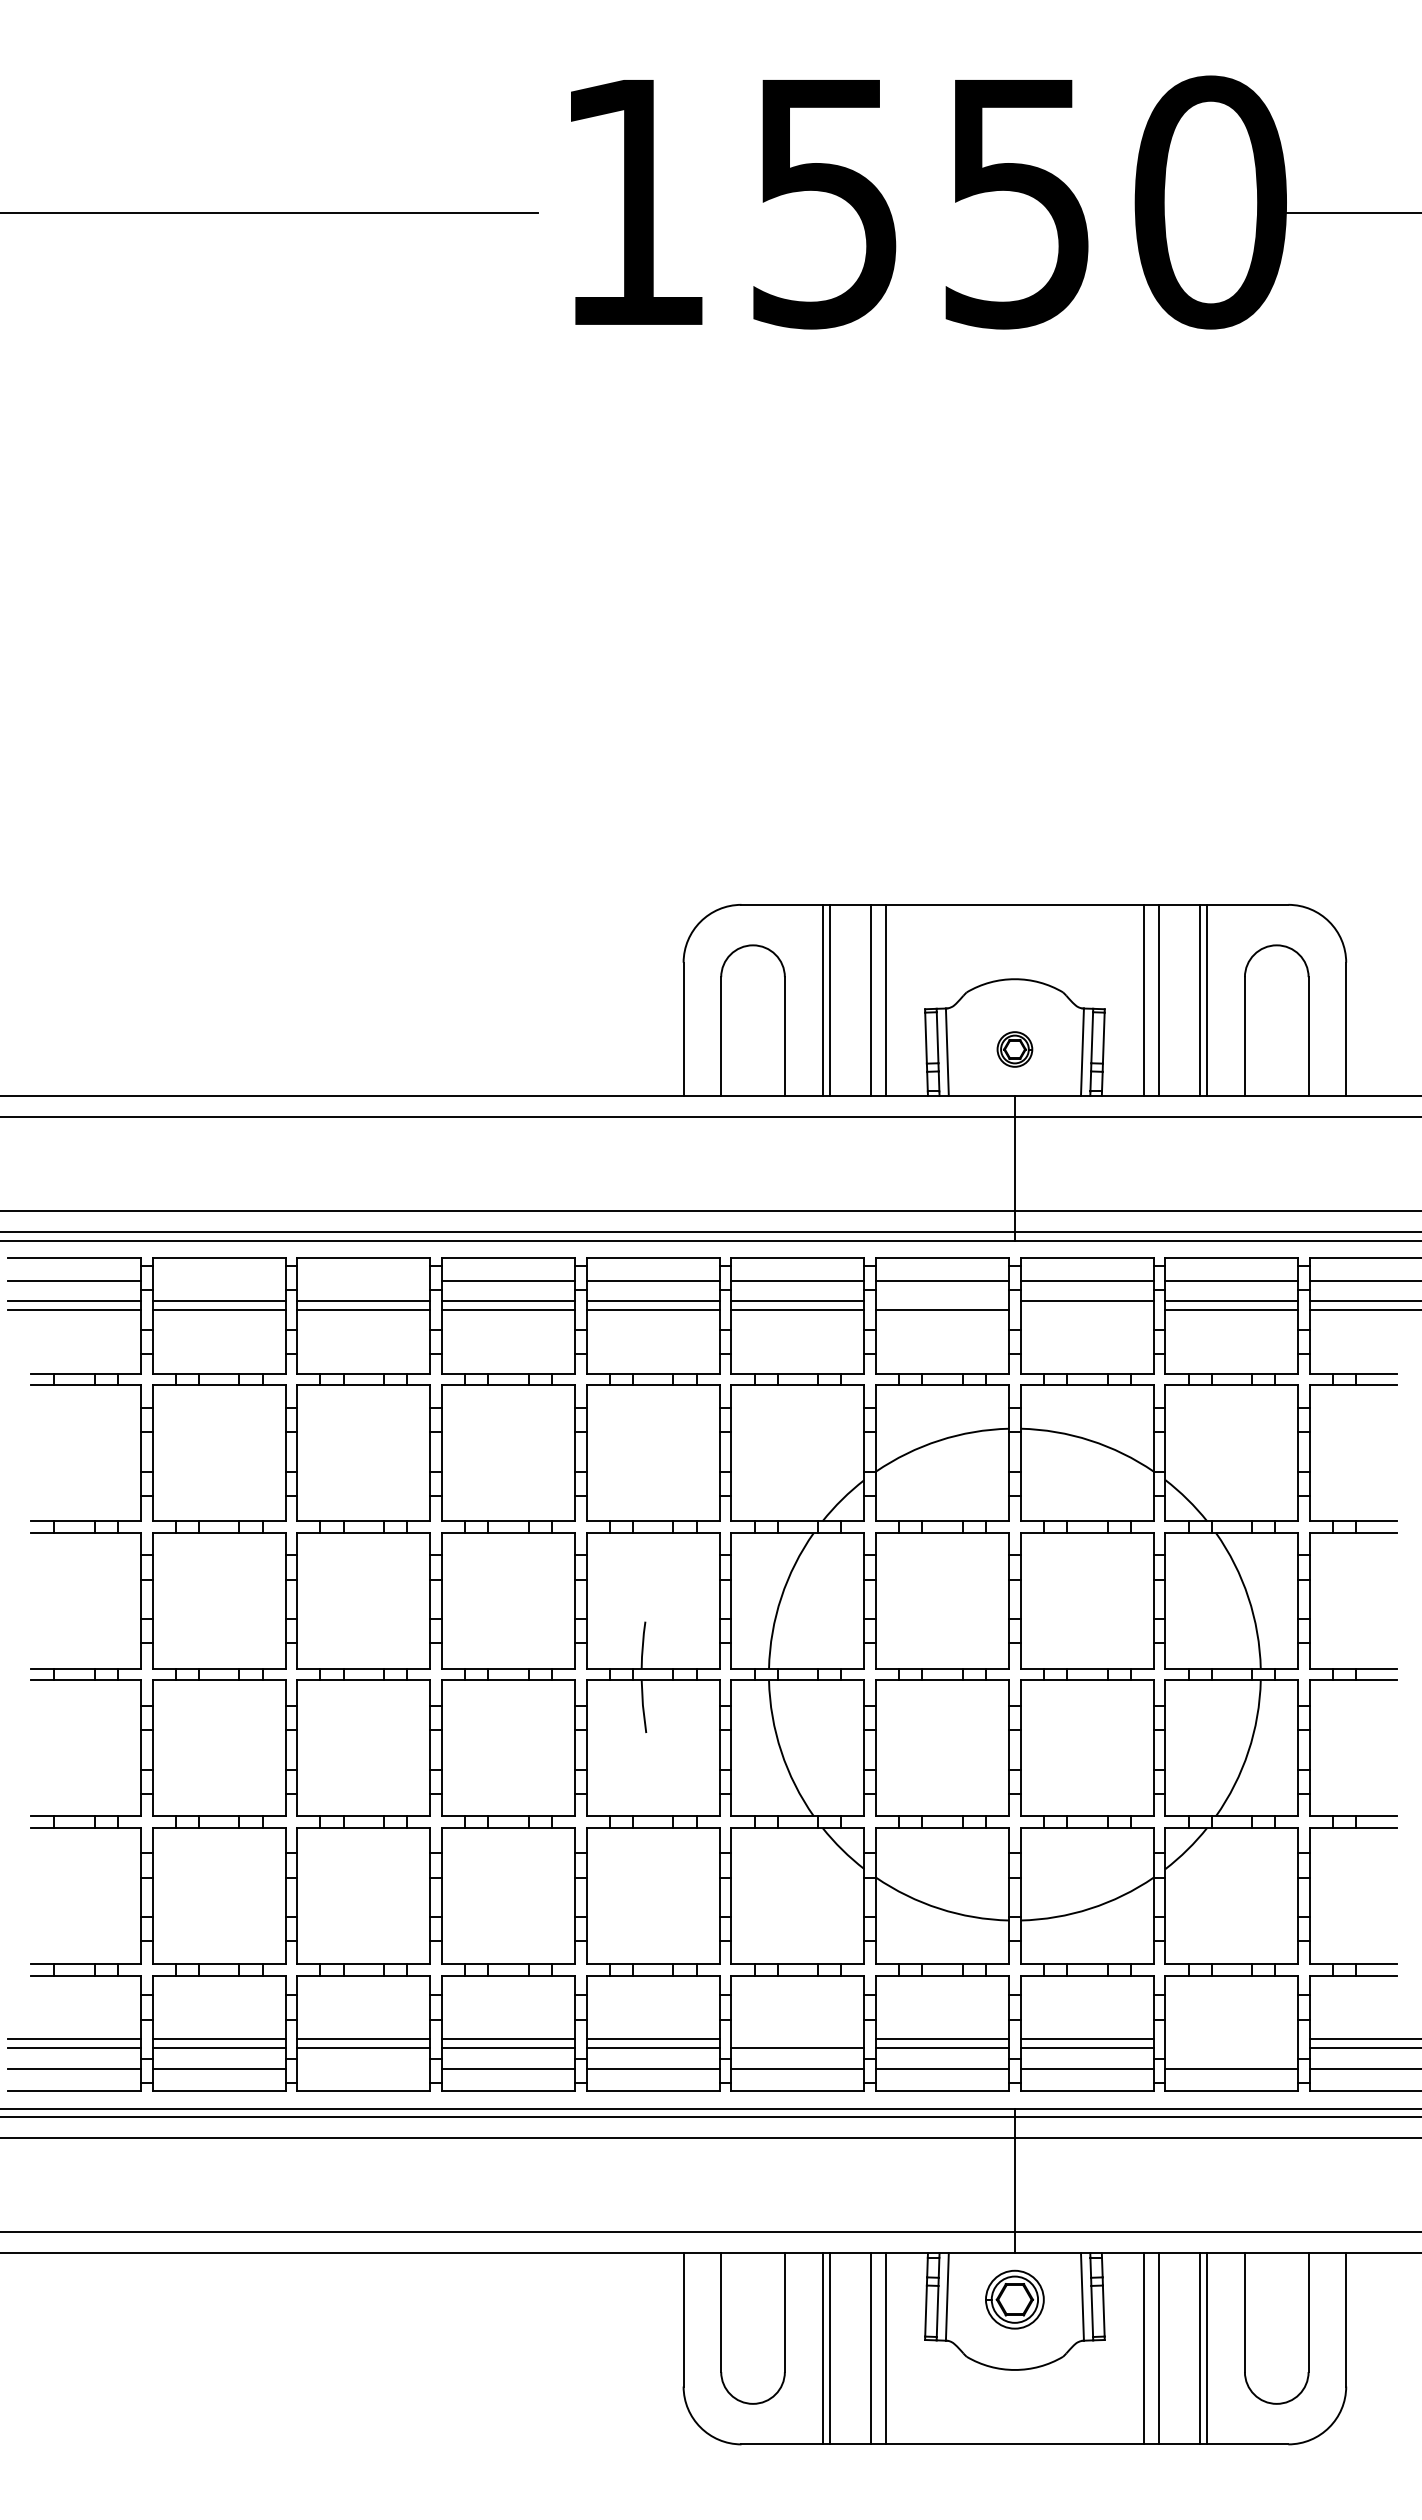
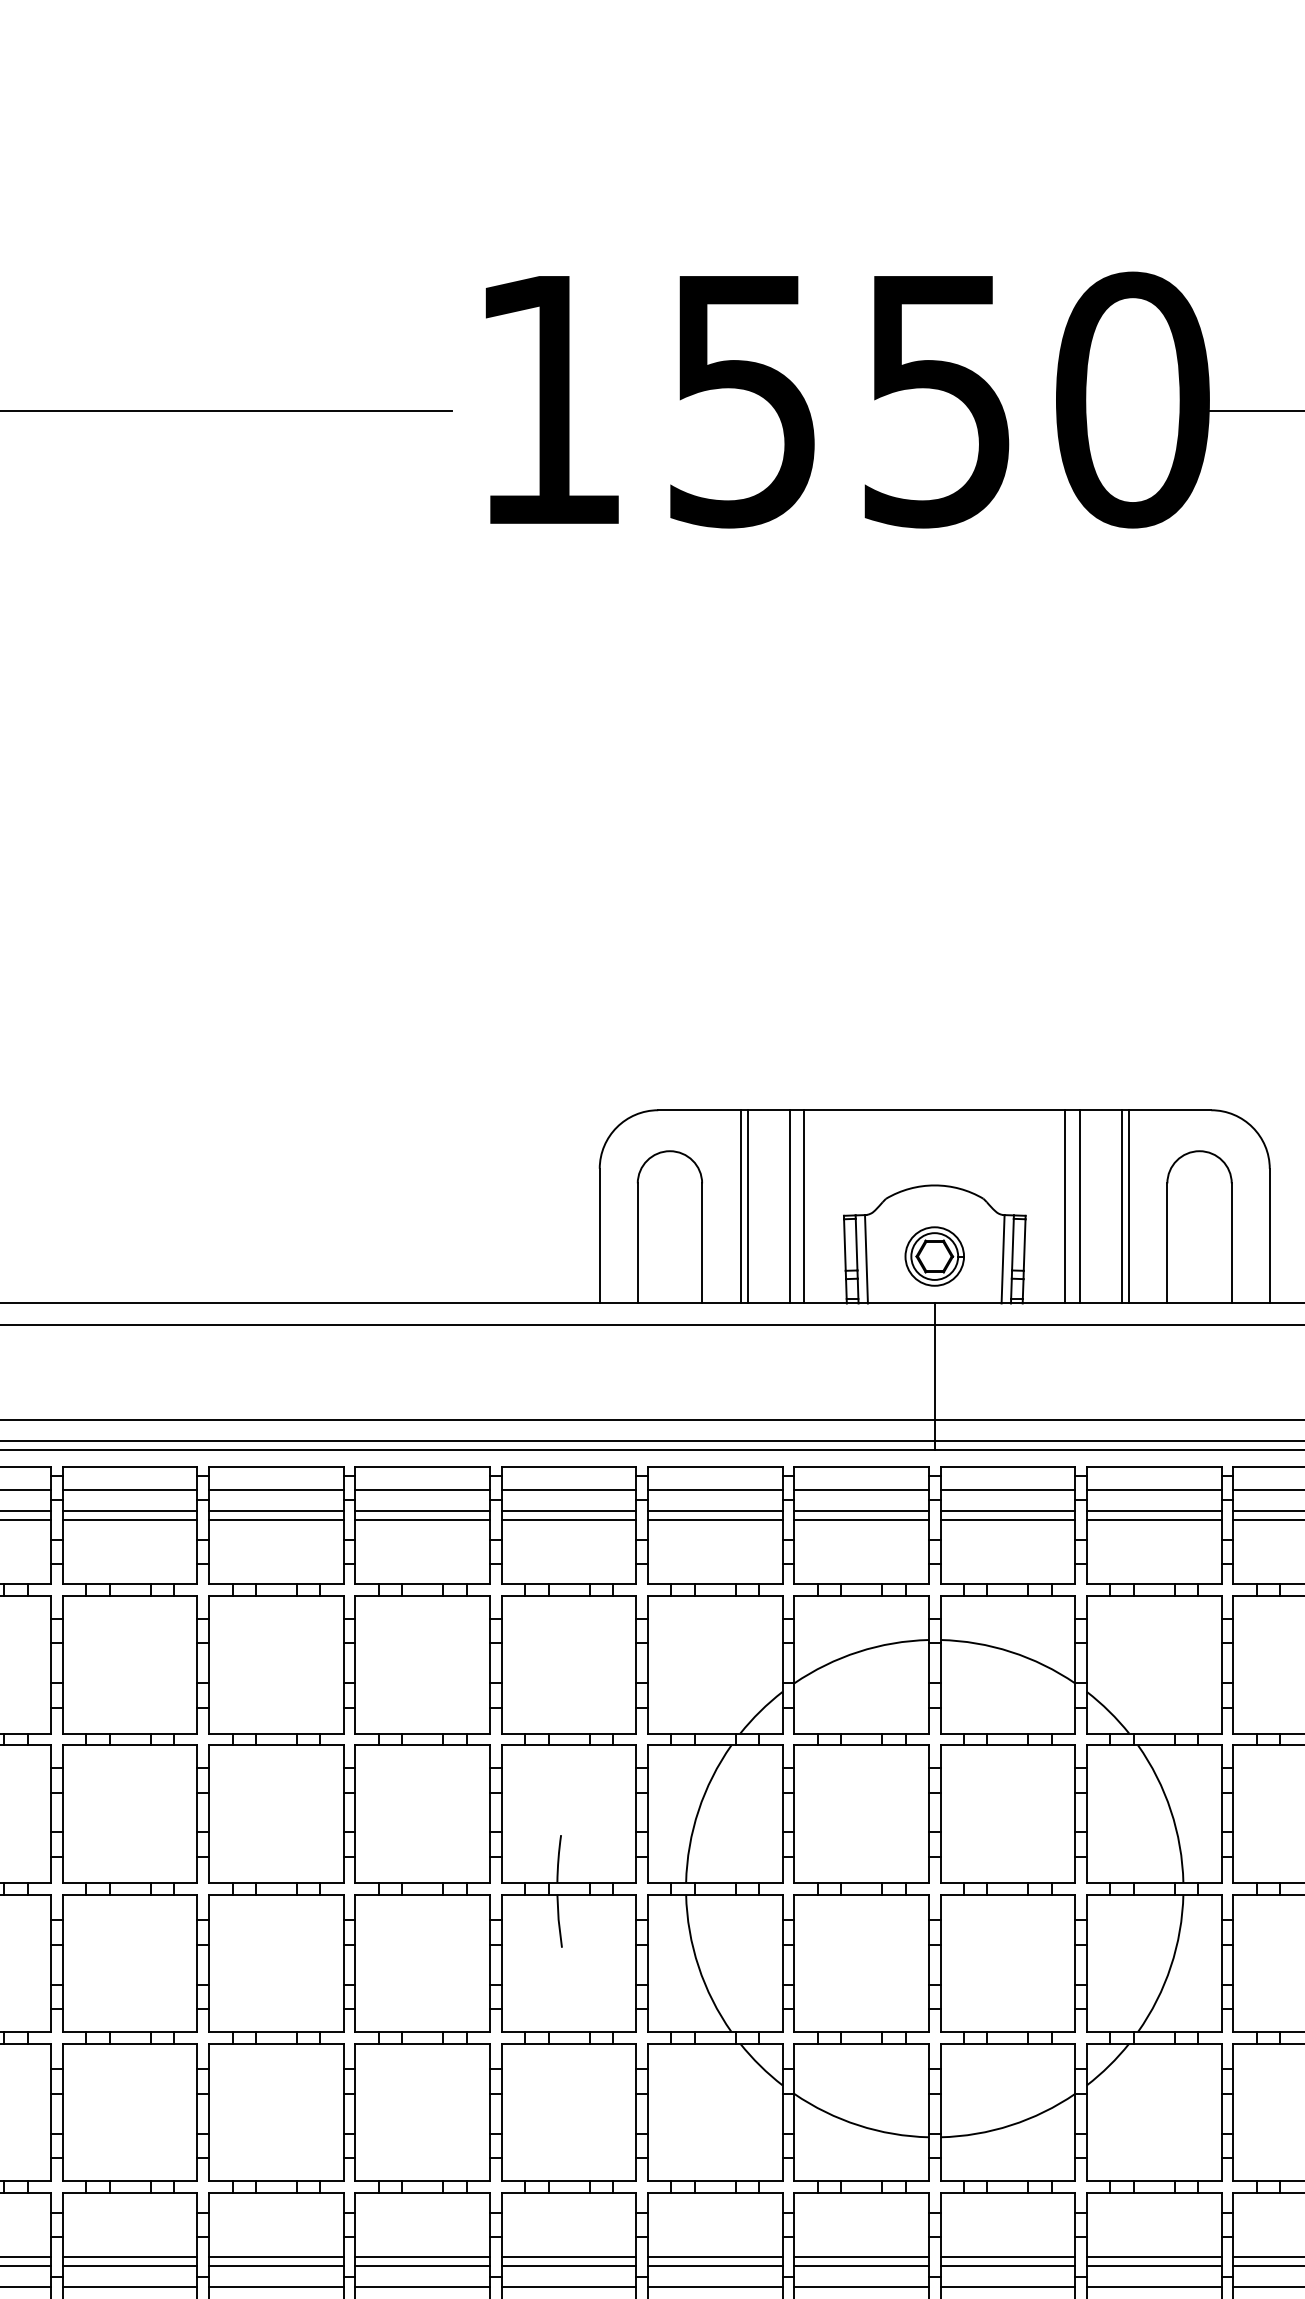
part: (1014, 1049) -> (934, 1256), size x1.67
line: (218, 1280) -> (129, 1490), added
line: (363, 1280) -> (276, 1490), added
line: (942, 1301) -> (861, 1511), added
line: (1086, 1309) -> (1007, 1519), added
line: (797, 2039) -> (714, 2257), added
line: (1231, 2039) -> (1153, 2257), added
line: (1231, 2047) -> (1153, 2265), added
line: (363, 2068) -> (276, 2286), added

